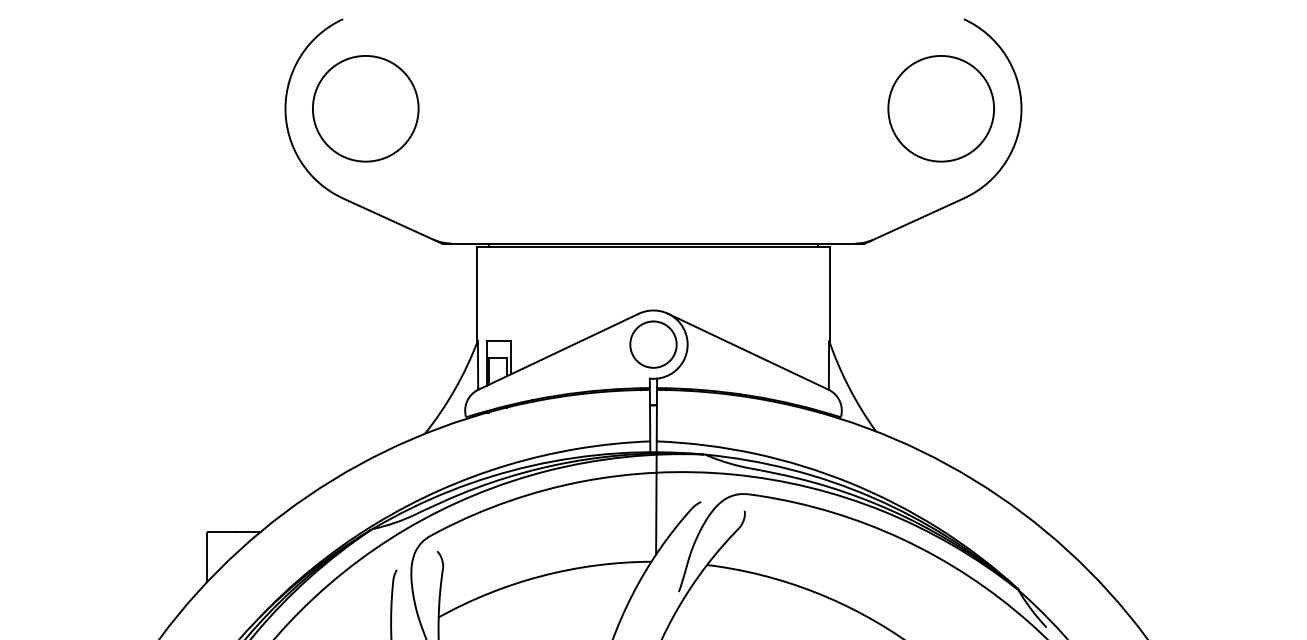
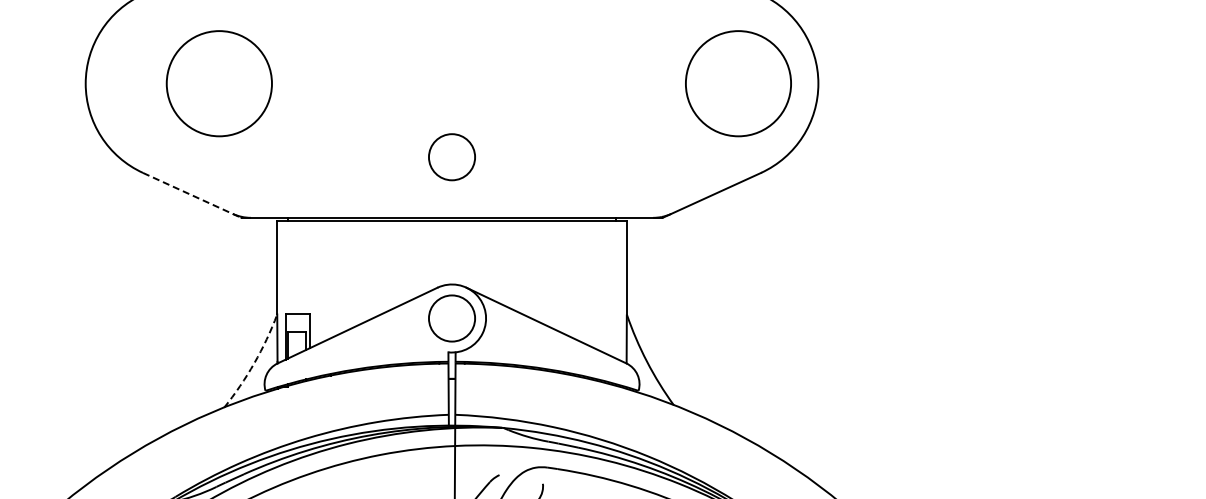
circle: (365, 108) -> (219, 83), moved
circle: (653, 182) -> (452, 157), added
line: (392, 220) -> (192, 194), solid -> dashed
arc: (454, 389) -> (253, 363), solid -> dashed

